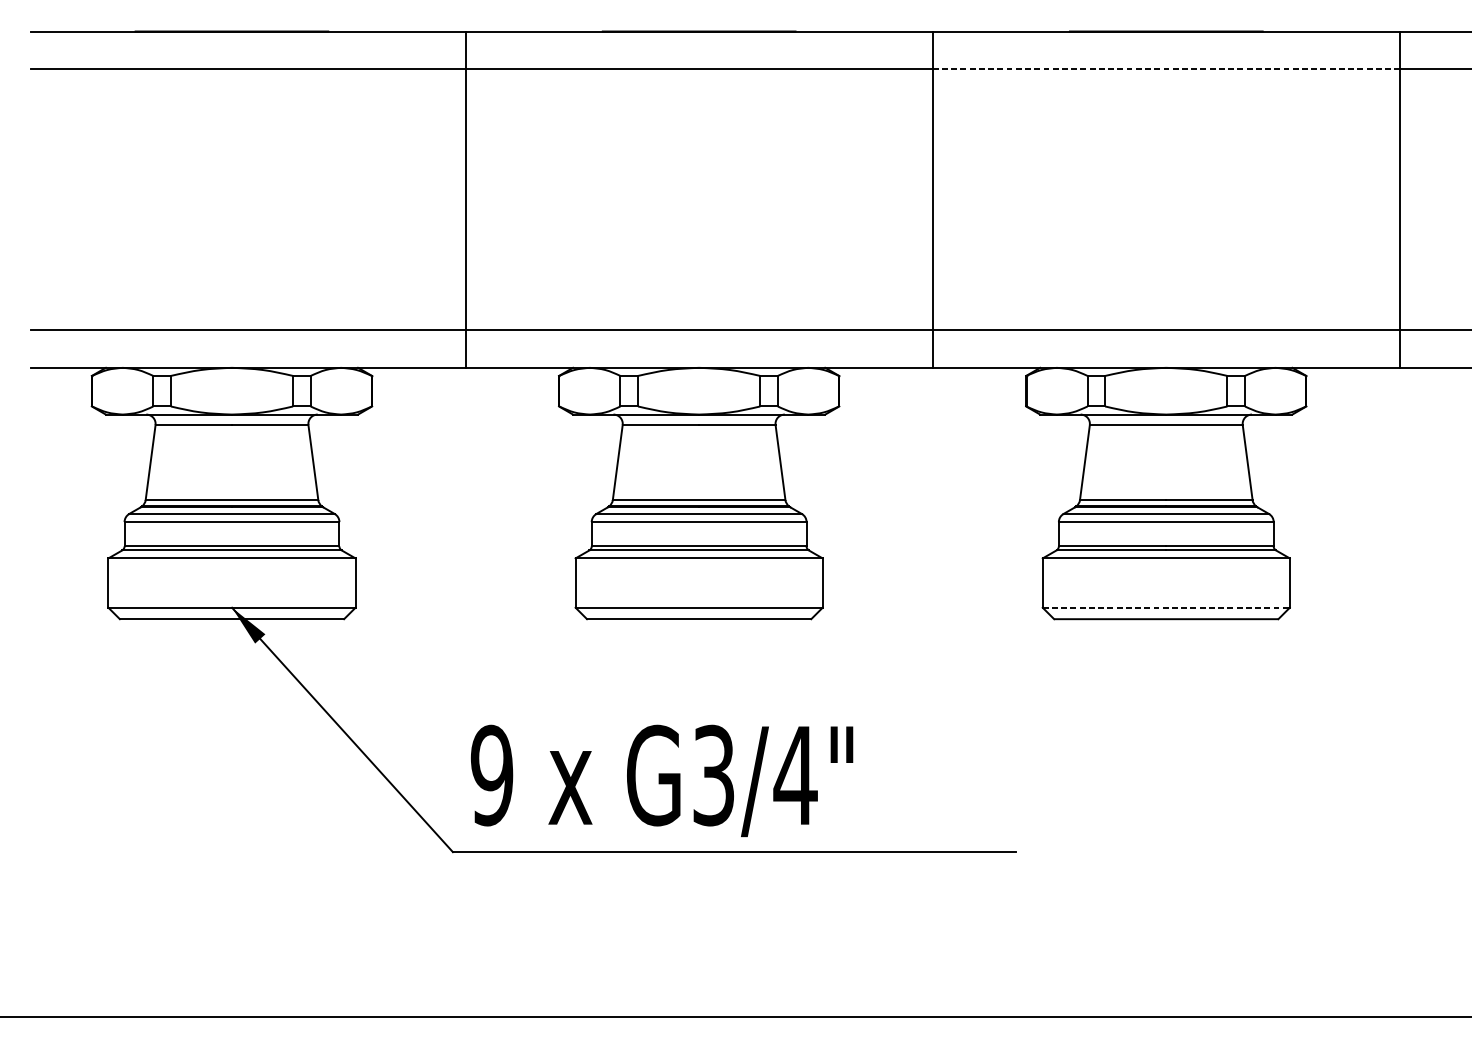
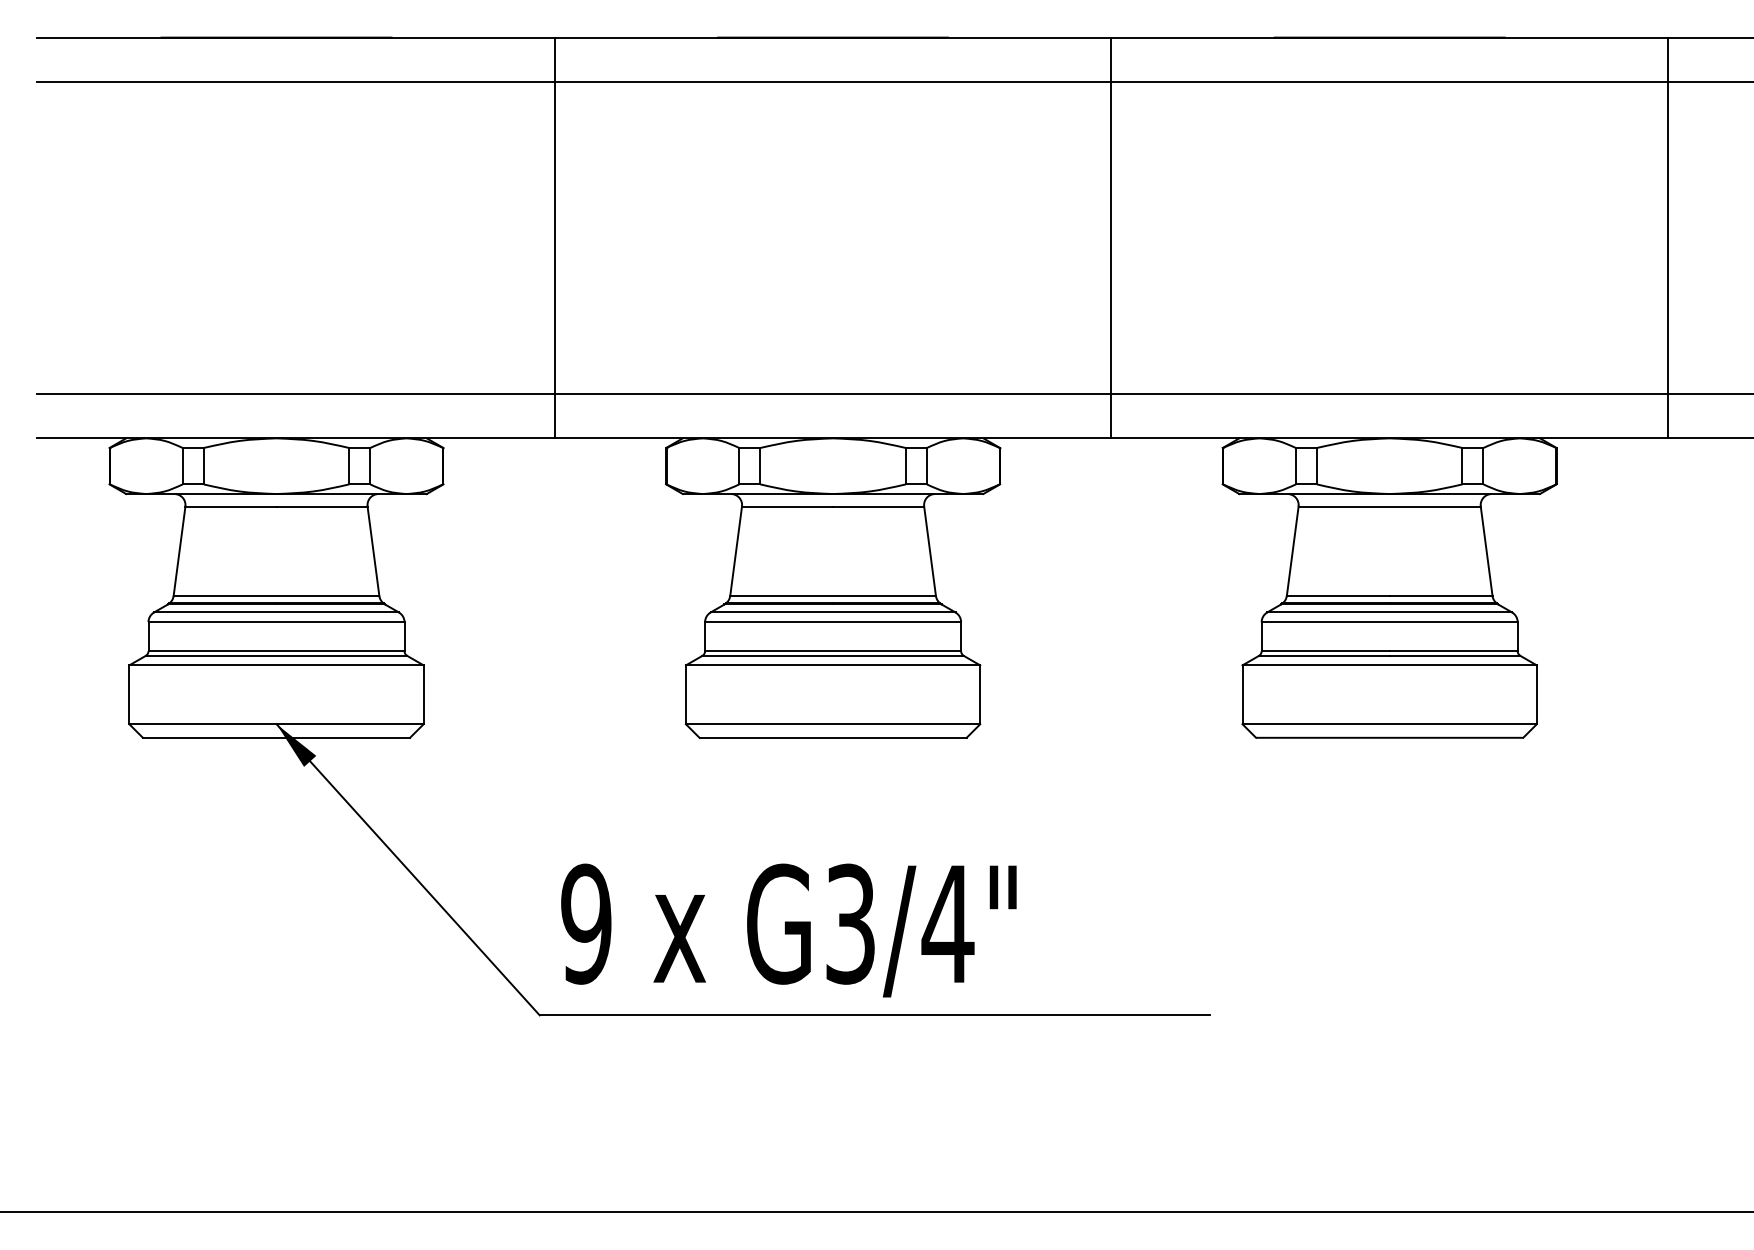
line: (1166, 69) -> (1390, 82), dashed -> solid
line: (1166, 608) -> (1390, 724), dashed -> solid

